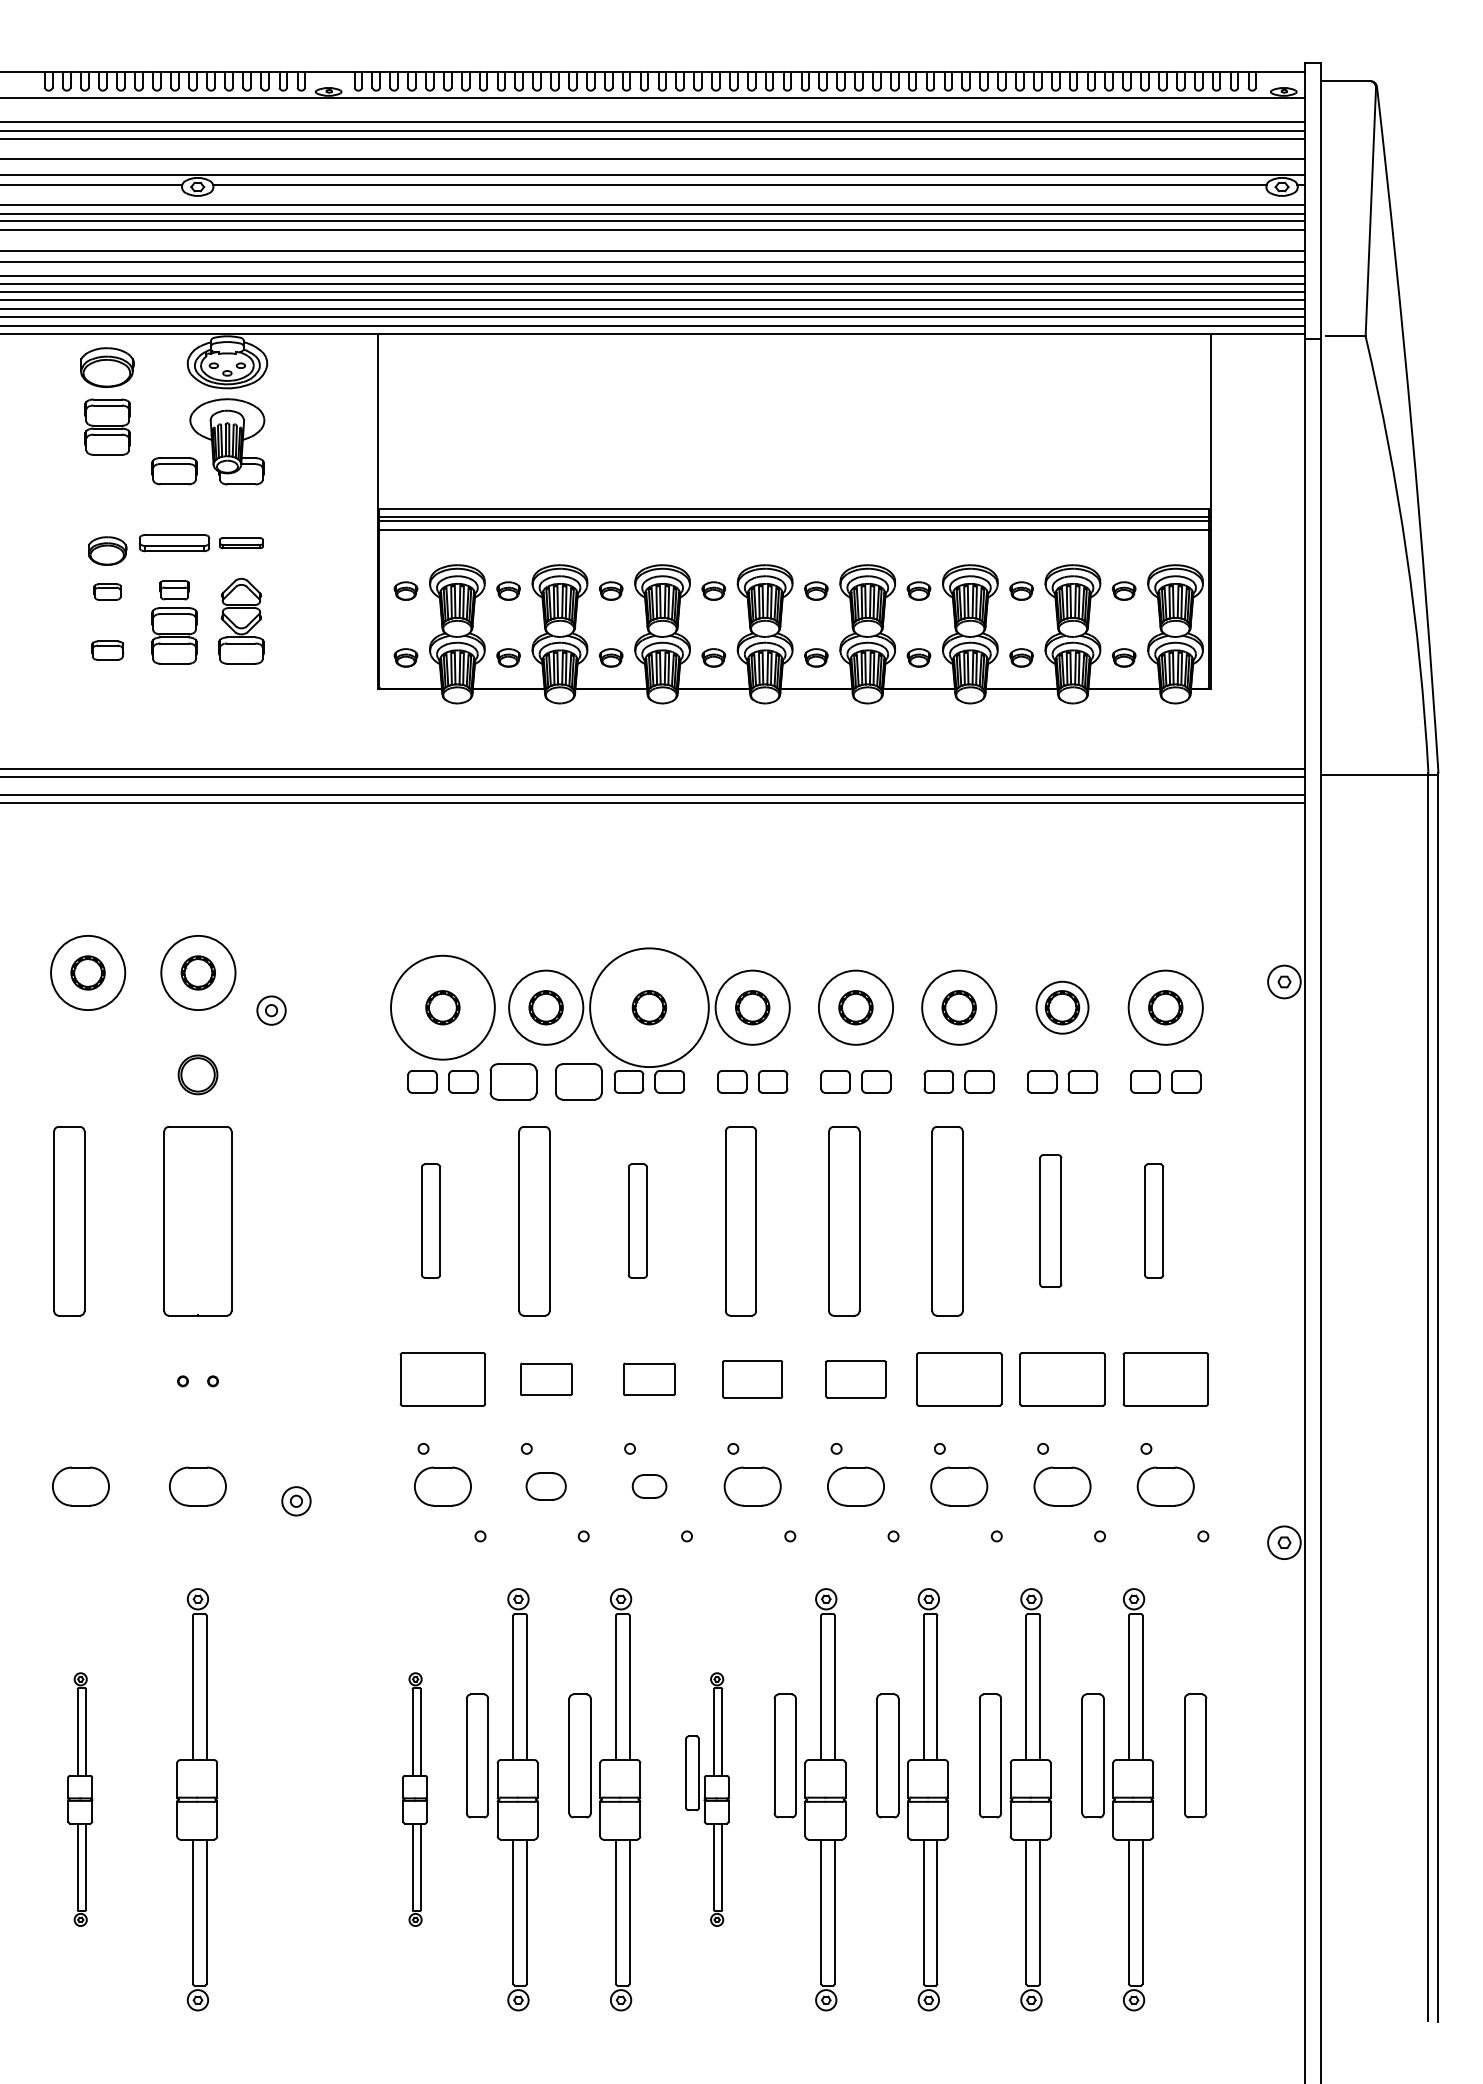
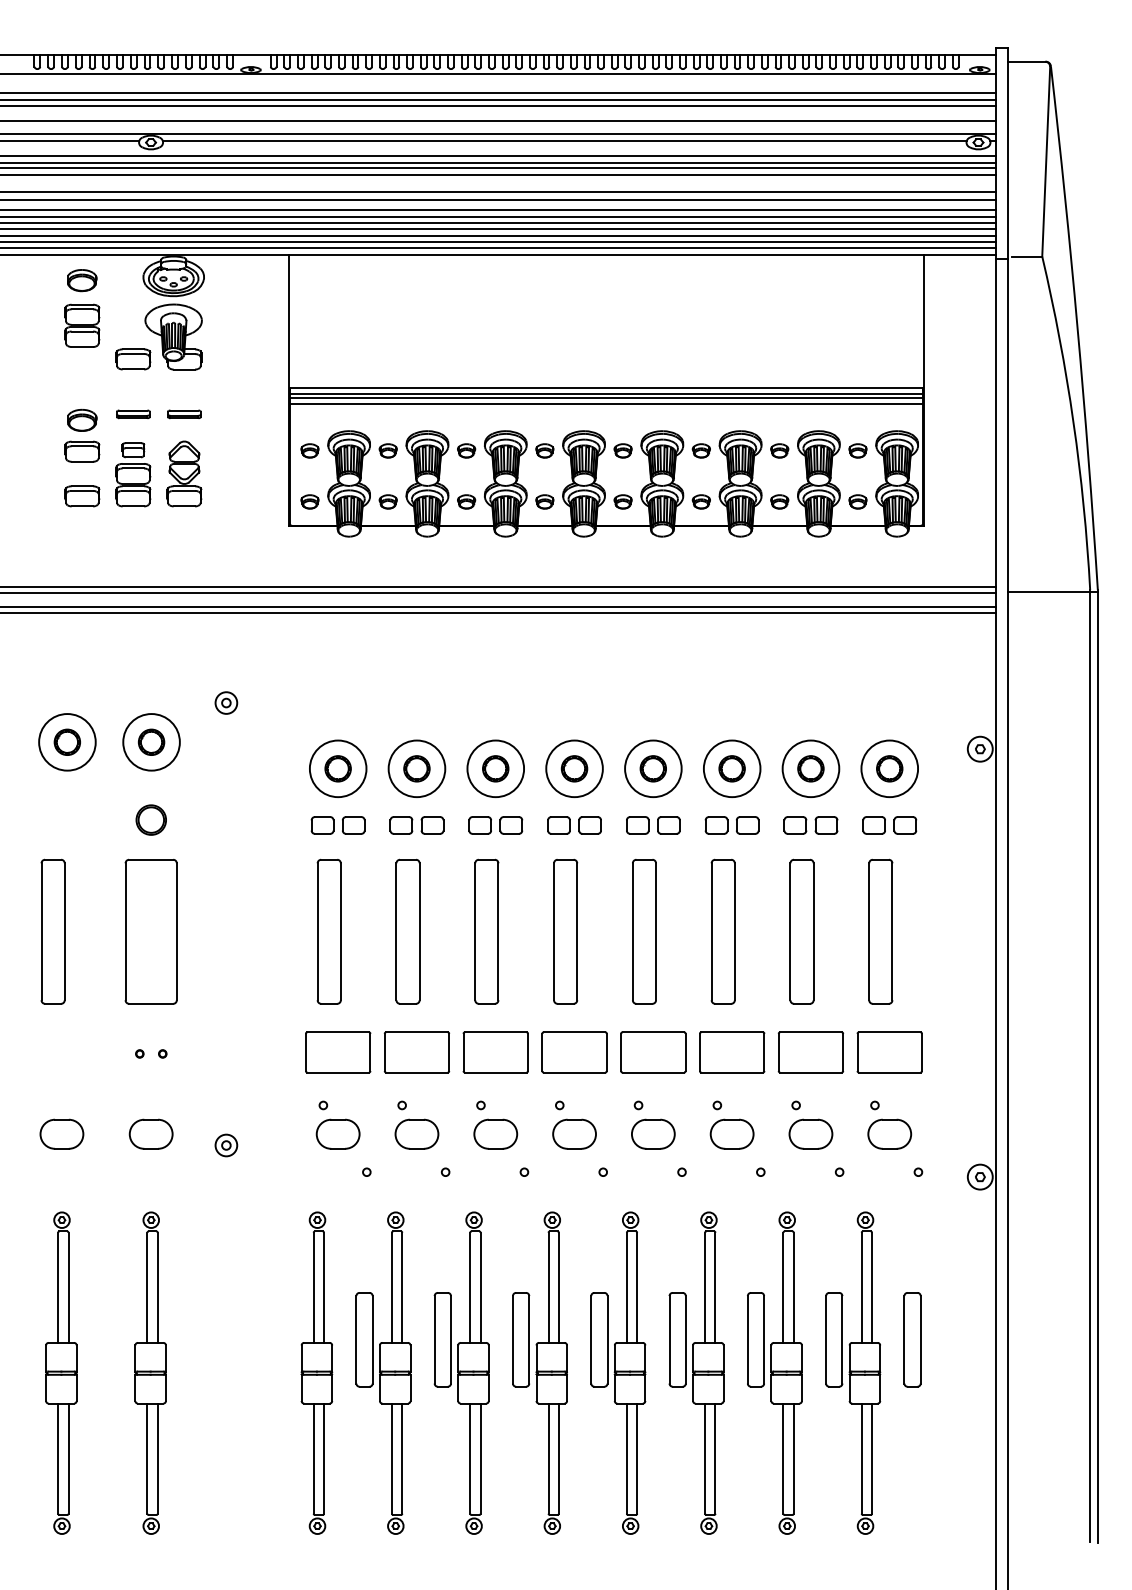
part: (107, 367) -> (82, 280), size x0.71
part: (174, 543) -> (133, 414), size x0.62
part: (107, 591) -> (82, 451), size x1.67
part: (107, 650) -> (82, 496), size x1.43
circle: (442, 1007) -> (337, 768), size x0.71
circle: (649, 1007) -> (495, 768), size x0.62
circle: (1061, 1007) -> (810, 768), size x1.43
part: (271, 1009) -> (226, 702), moved
part: (545, 1081) -> (416, 825), size x0.62
part: (430, 1220) -> (328, 931), size x1.67
part: (637, 1220) -> (486, 931), size x1.67
part: (1050, 1220) -> (801, 931), size x1.43
part: (1153, 1220) -> (880, 931), size x1.67
part: (545, 1379) -> (416, 1052), size x1.67
part: (649, 1379) -> (495, 1052), size x1.67
part: (752, 1379) -> (574, 1052), size x1.43
part: (856, 1379) -> (653, 1052), size x1.43
part: (545, 1485) -> (416, 1133), size x1.43
part: (649, 1485) -> (495, 1133), size x1.67
part: (80, 1798) -> (61, 1372), size x1.67
part: (414, 1798) -> (316, 1372), size x1.67
part: (706, 1798) -> (539, 1372), size x1.67

